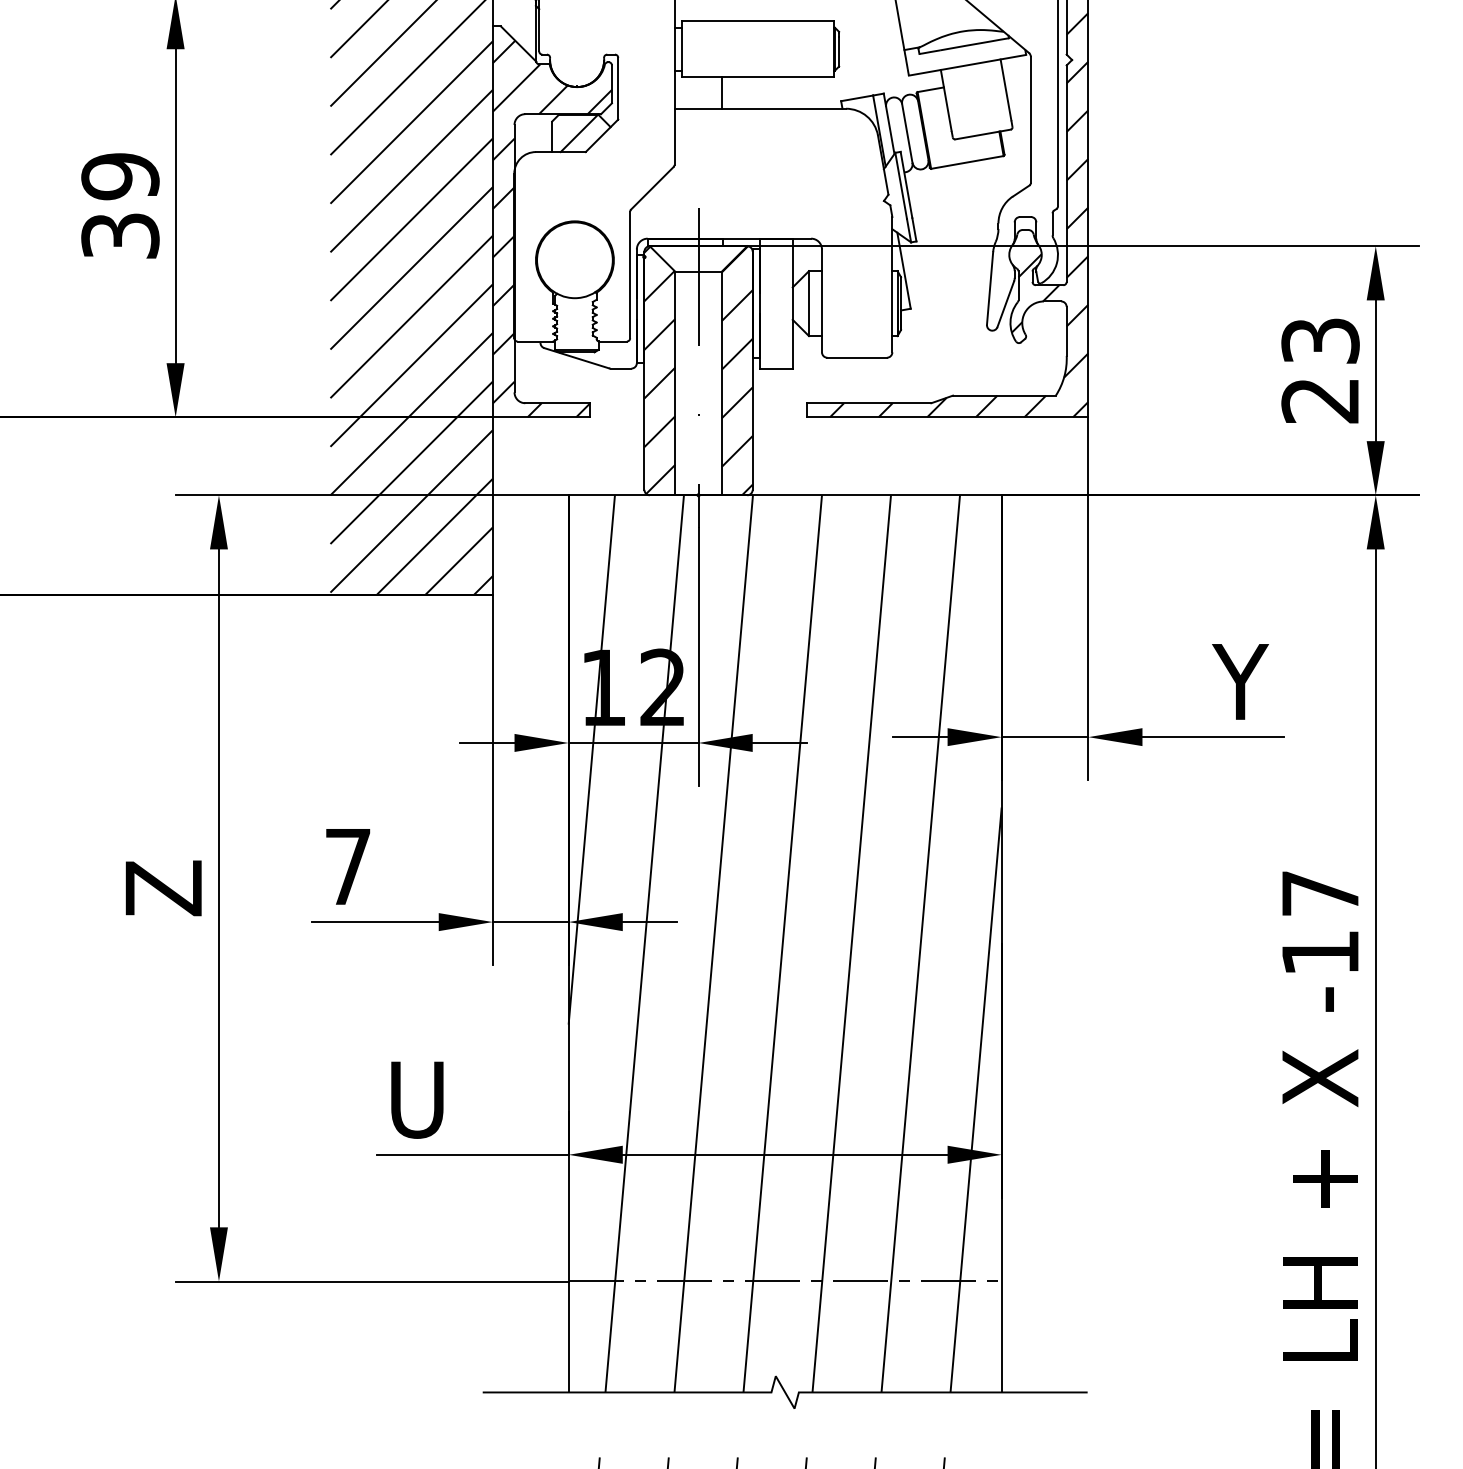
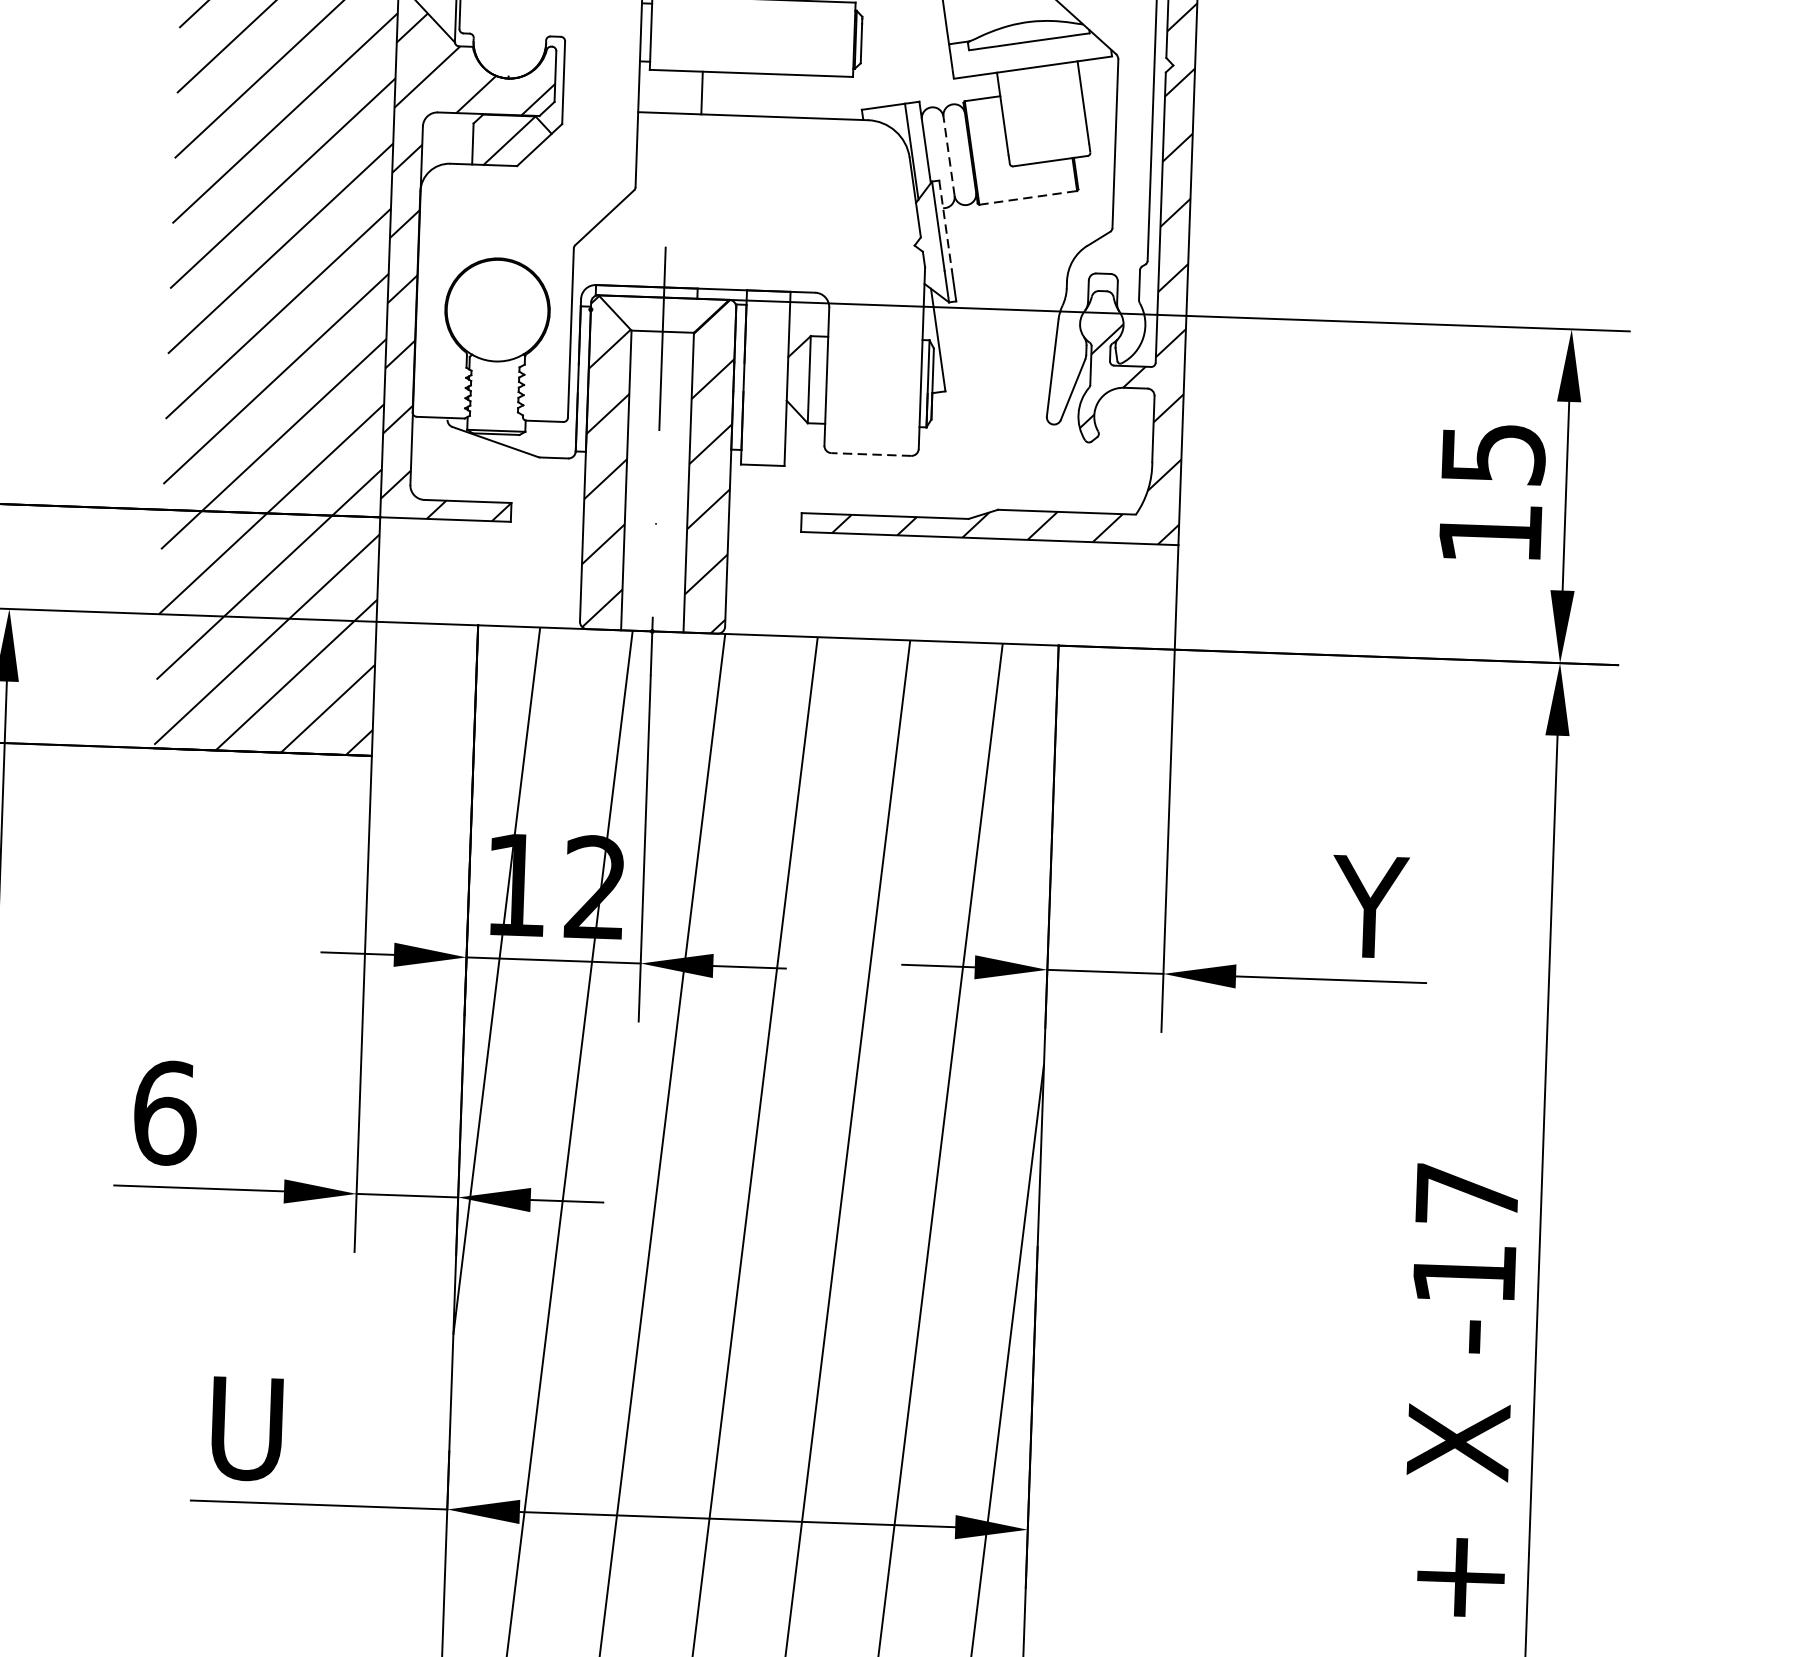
line: (907, 133) -> (949, 156), solid -> dashed
line: (967, 162) -> (1028, 197), solid -> dashed
line: (906, 184) -> (945, 224), solid -> dashed
line: (857, 357) -> (871, 454), solid -> dashed
text: (1320, 370) -> (1491, 493), 23 -> 15
text: (348, 866) -> (165, 1112), 7 -> 6

